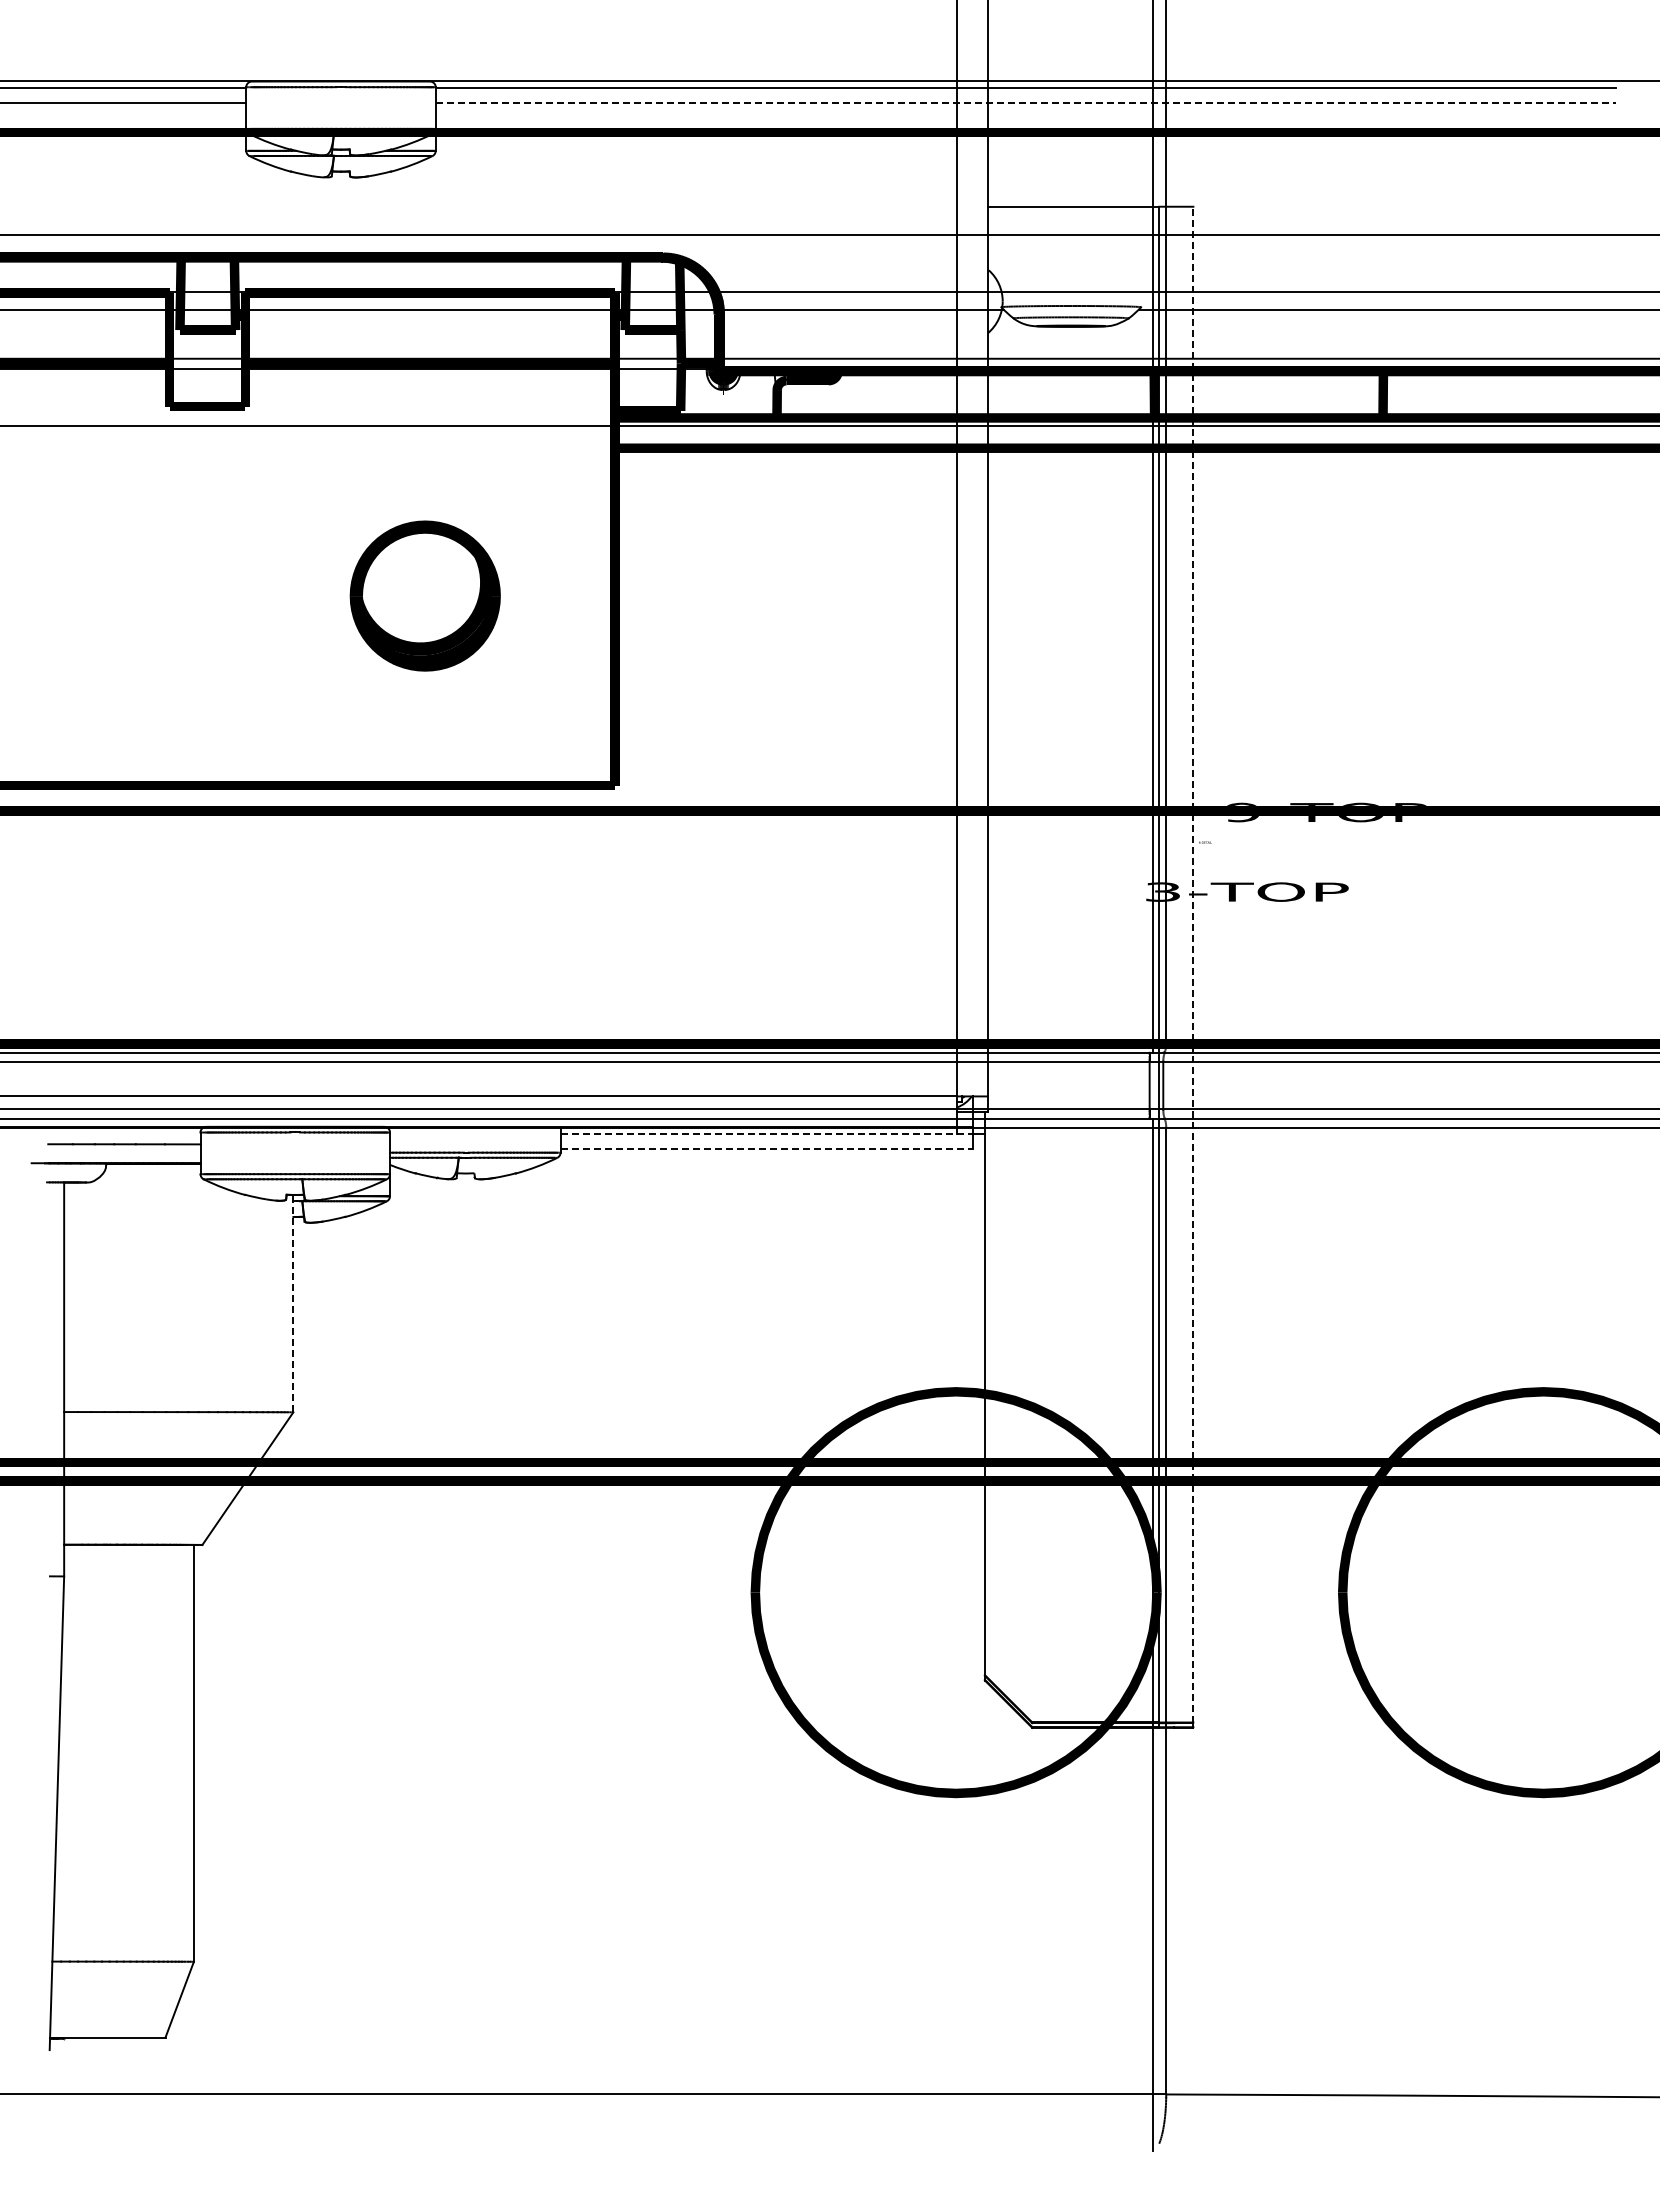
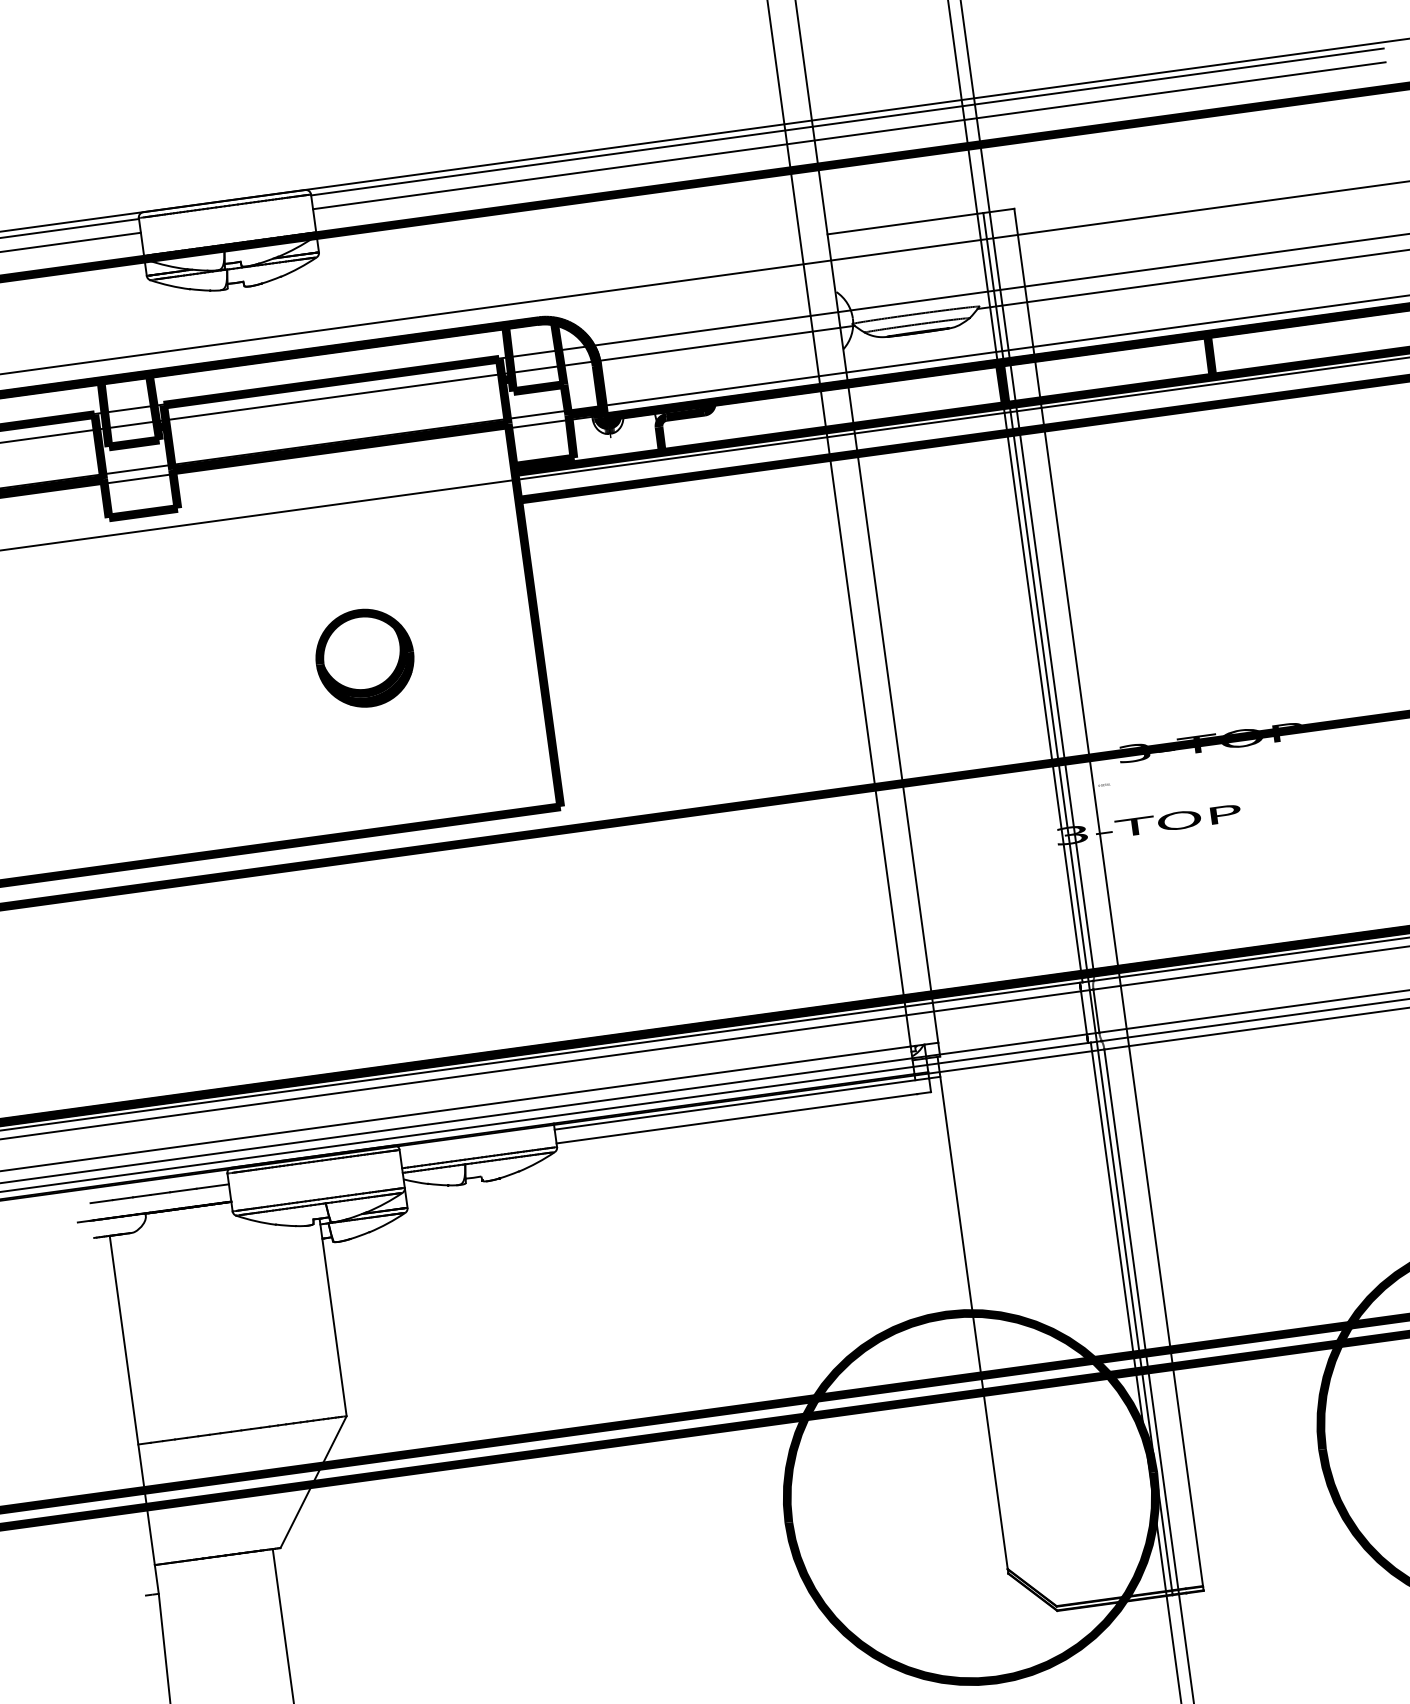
line: (1026, 103) -> (849, 135), dashed -> solid
part: (425, 596) -> (365, 658), size x0.71
text: (1242, 812) -> (1134, 753), 9-TOP -> 3-TOP
line: (1193, 964) -> (1108, 897), dashed -> solid
line: (767, 1133) -> (742, 1103), dashed -> solid
line: (767, 1148) -> (744, 1117), dashed -> solid
line: (293, 1303) -> (333, 1317), dashed -> solid

